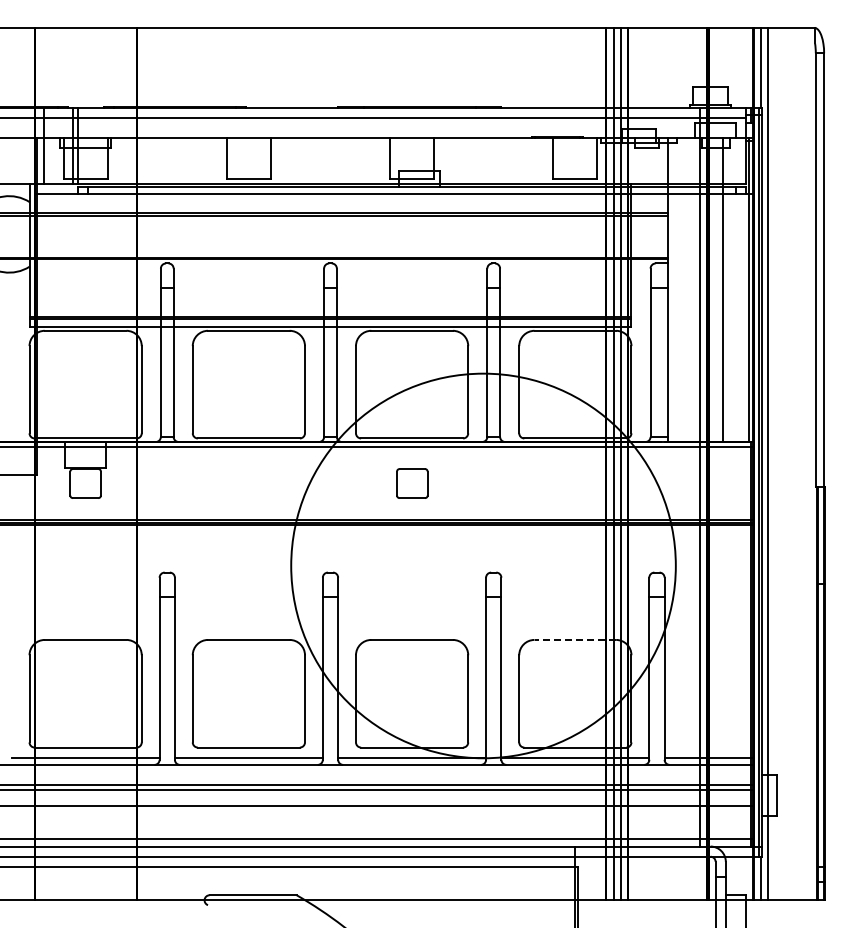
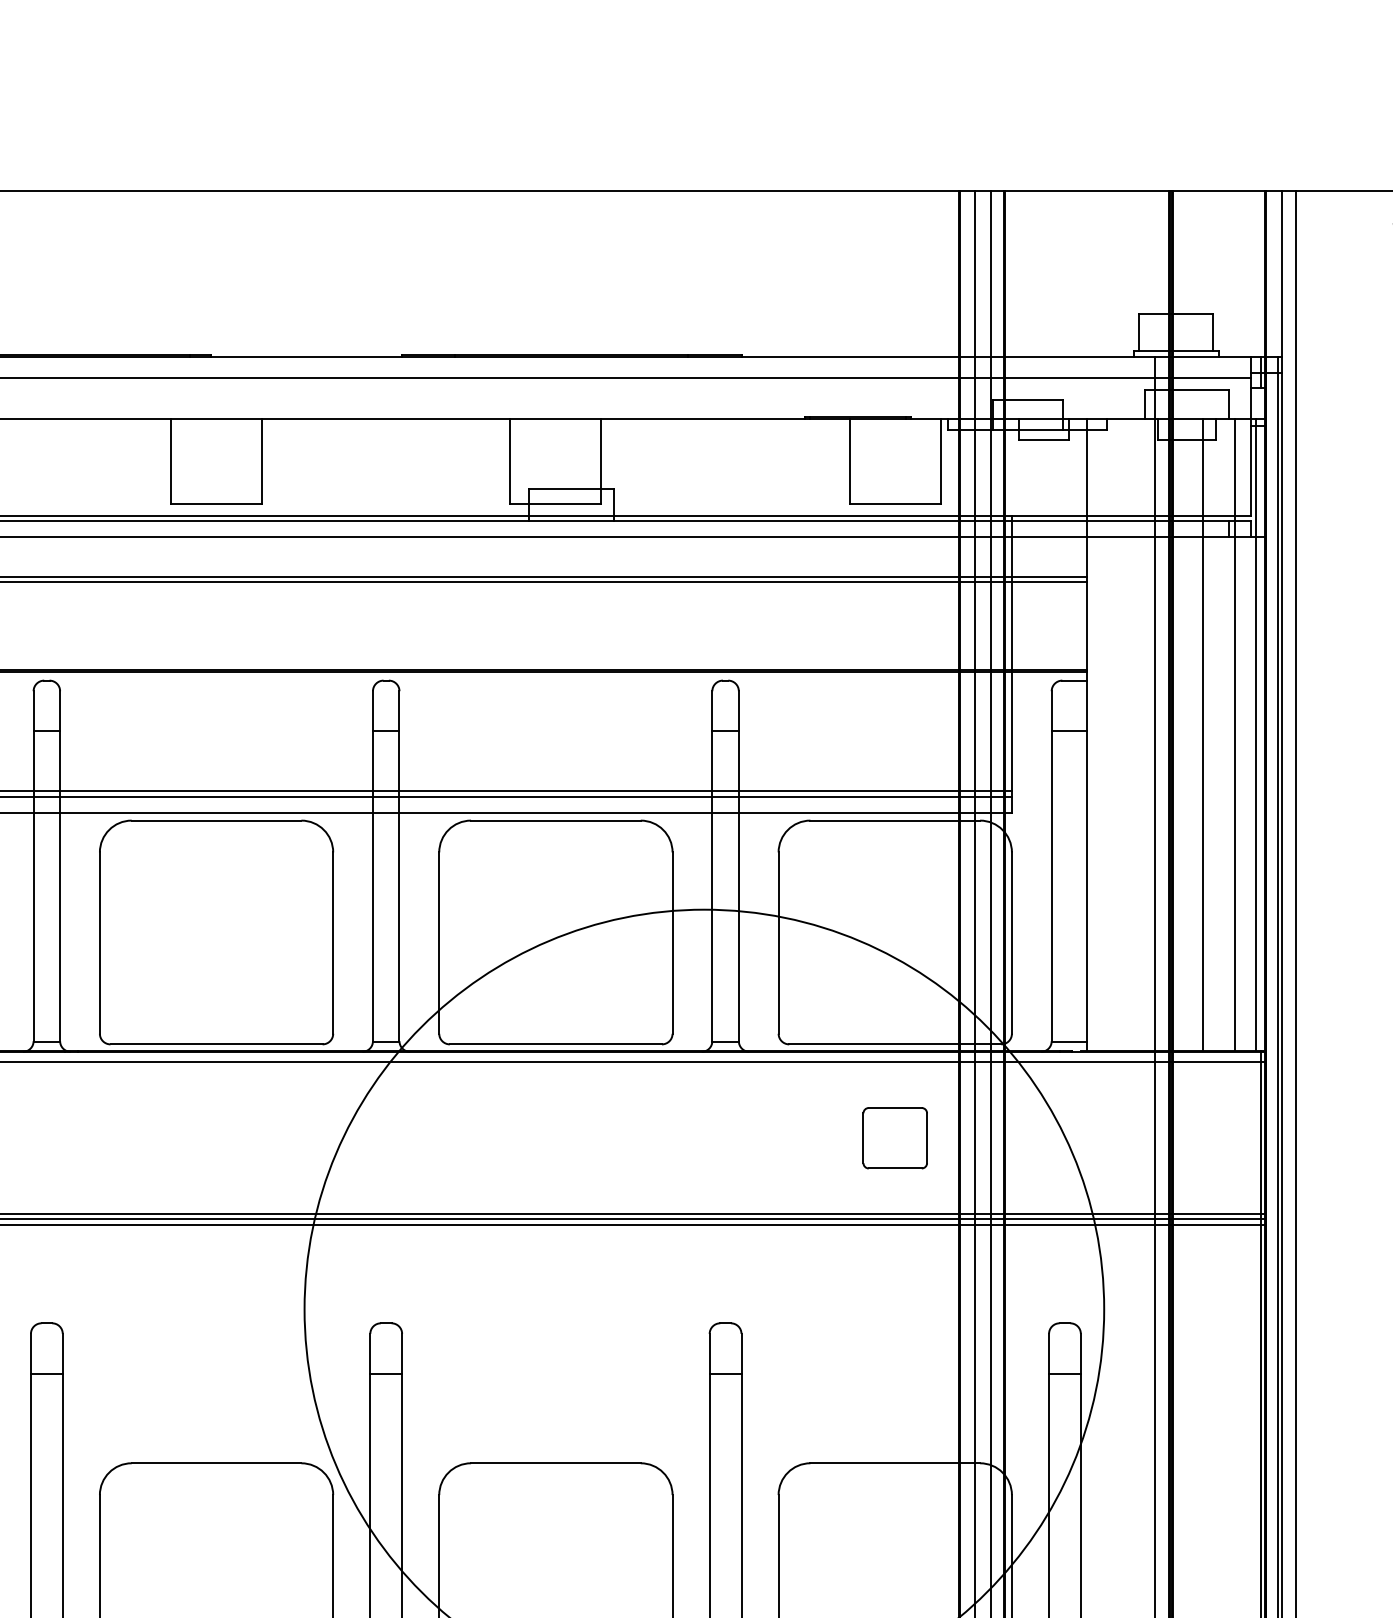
line: (738, 289) -> (1234, 734), added
part: (412, 483) -> (895, 1138), moved
line: (575, 639) -> (895, 1462), dashed -> solid

